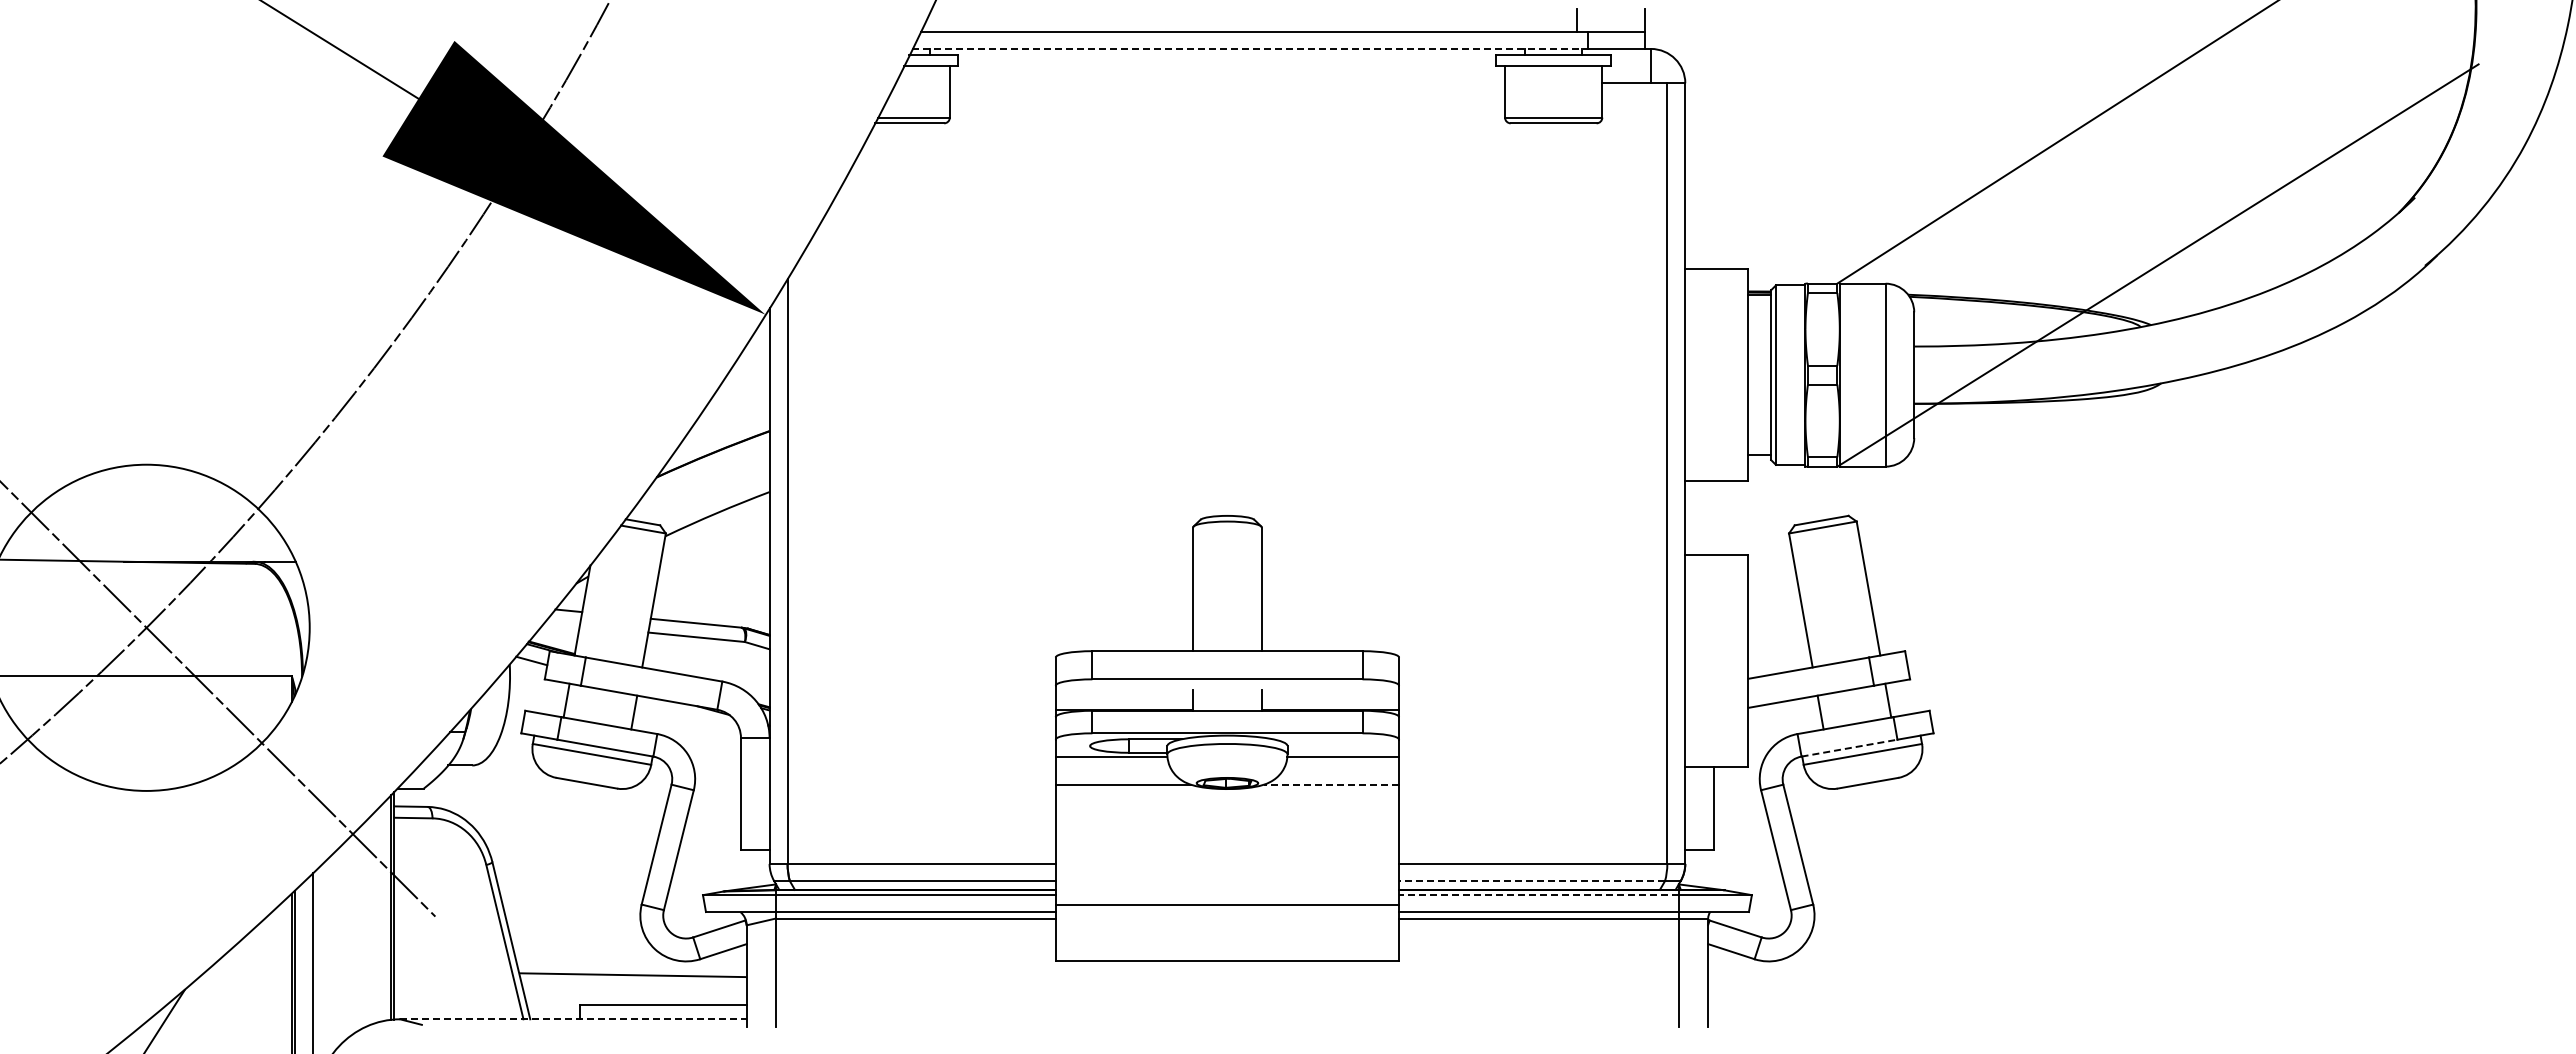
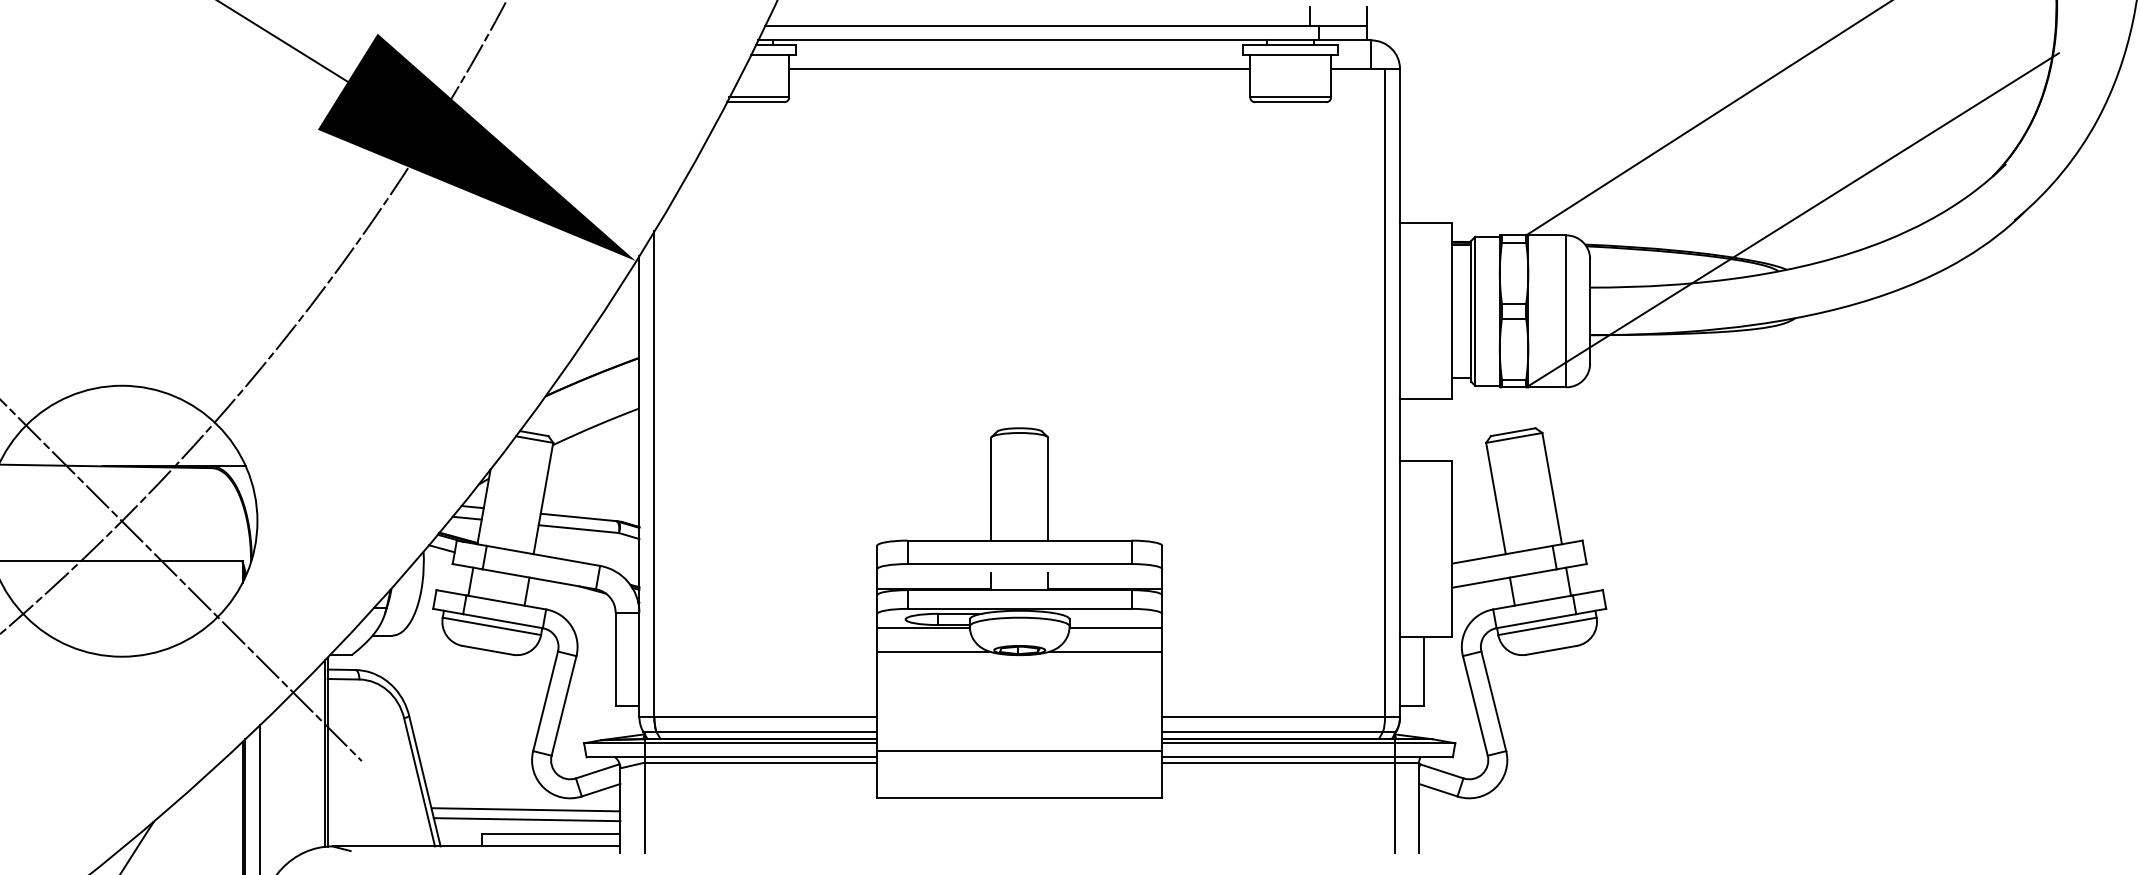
line: (1250, 48) -> (1038, 40), dashed -> solid
line: (1227, 83) -> (1019, 69), added
line: (561, 623) -> (466, 517), added
line: (1849, 748) -> (1536, 621), dashed -> solid
line: (1331, 784) -> (1106, 651), dashed -> solid
line: (1532, 881) -> (1273, 731), dashed -> solid
line: (1539, 895) -> (1278, 743), dashed -> solid
line: (634, 986) -> (527, 819), added
line: (573, 1019) -> (476, 846), dashed -> solid

